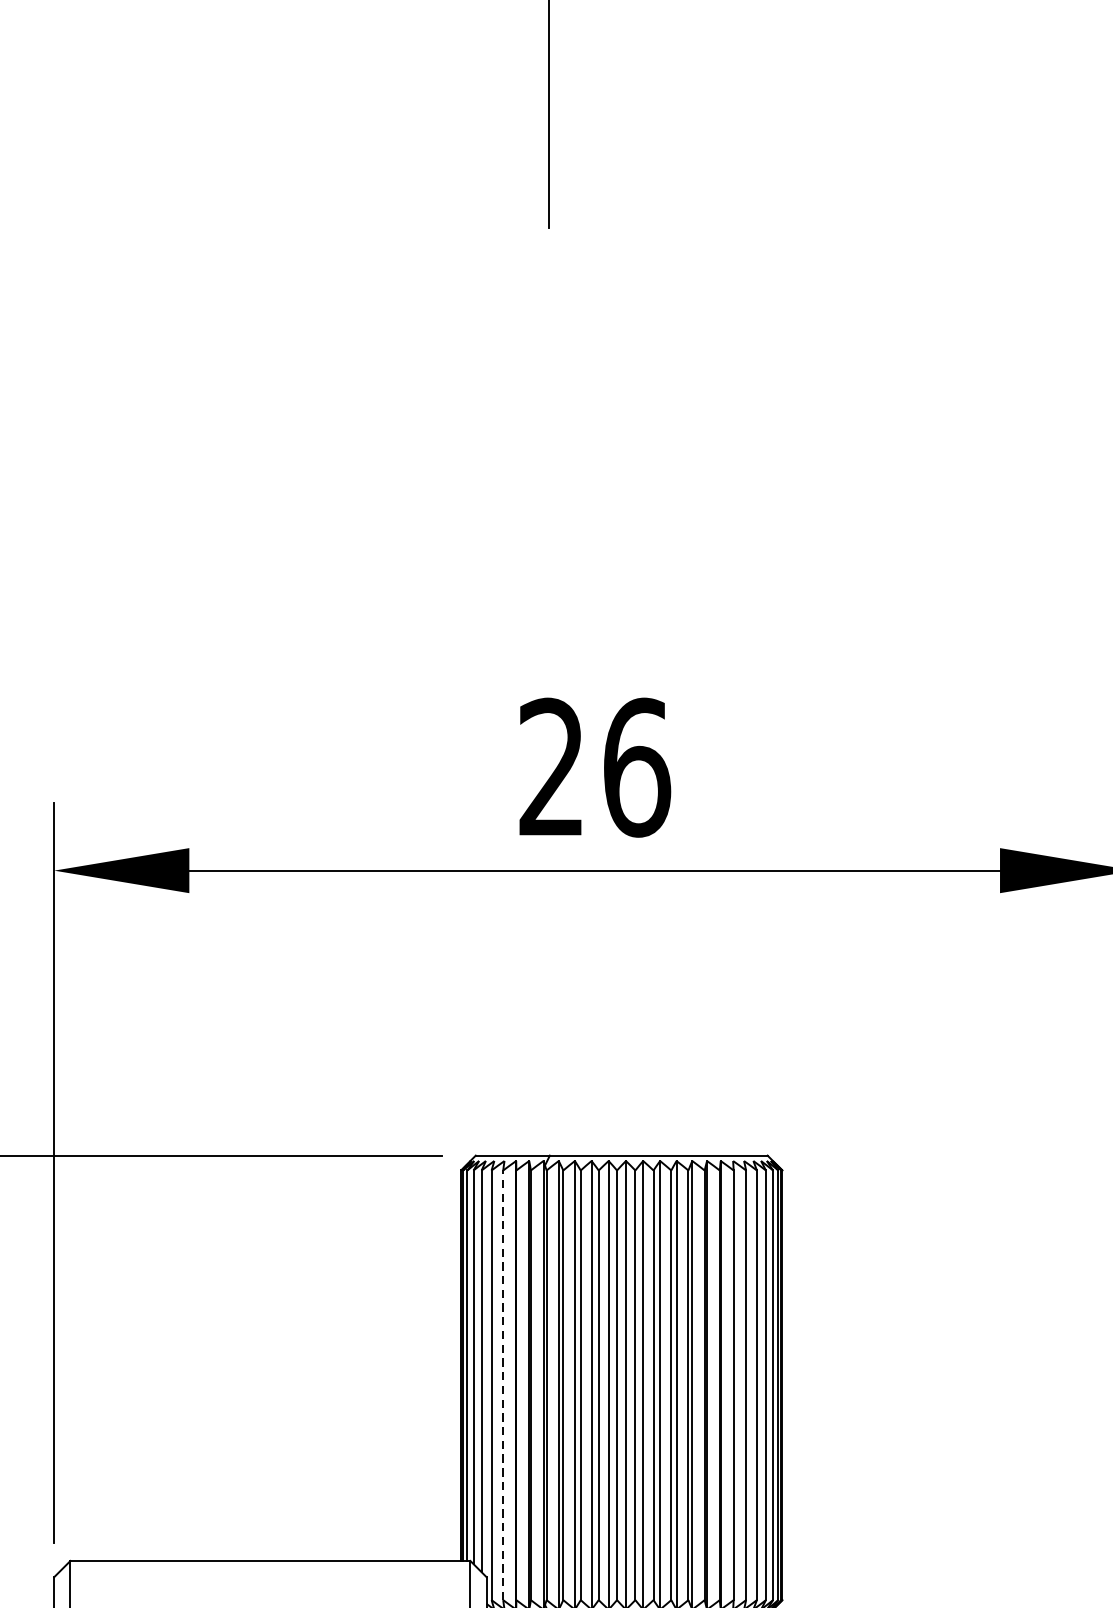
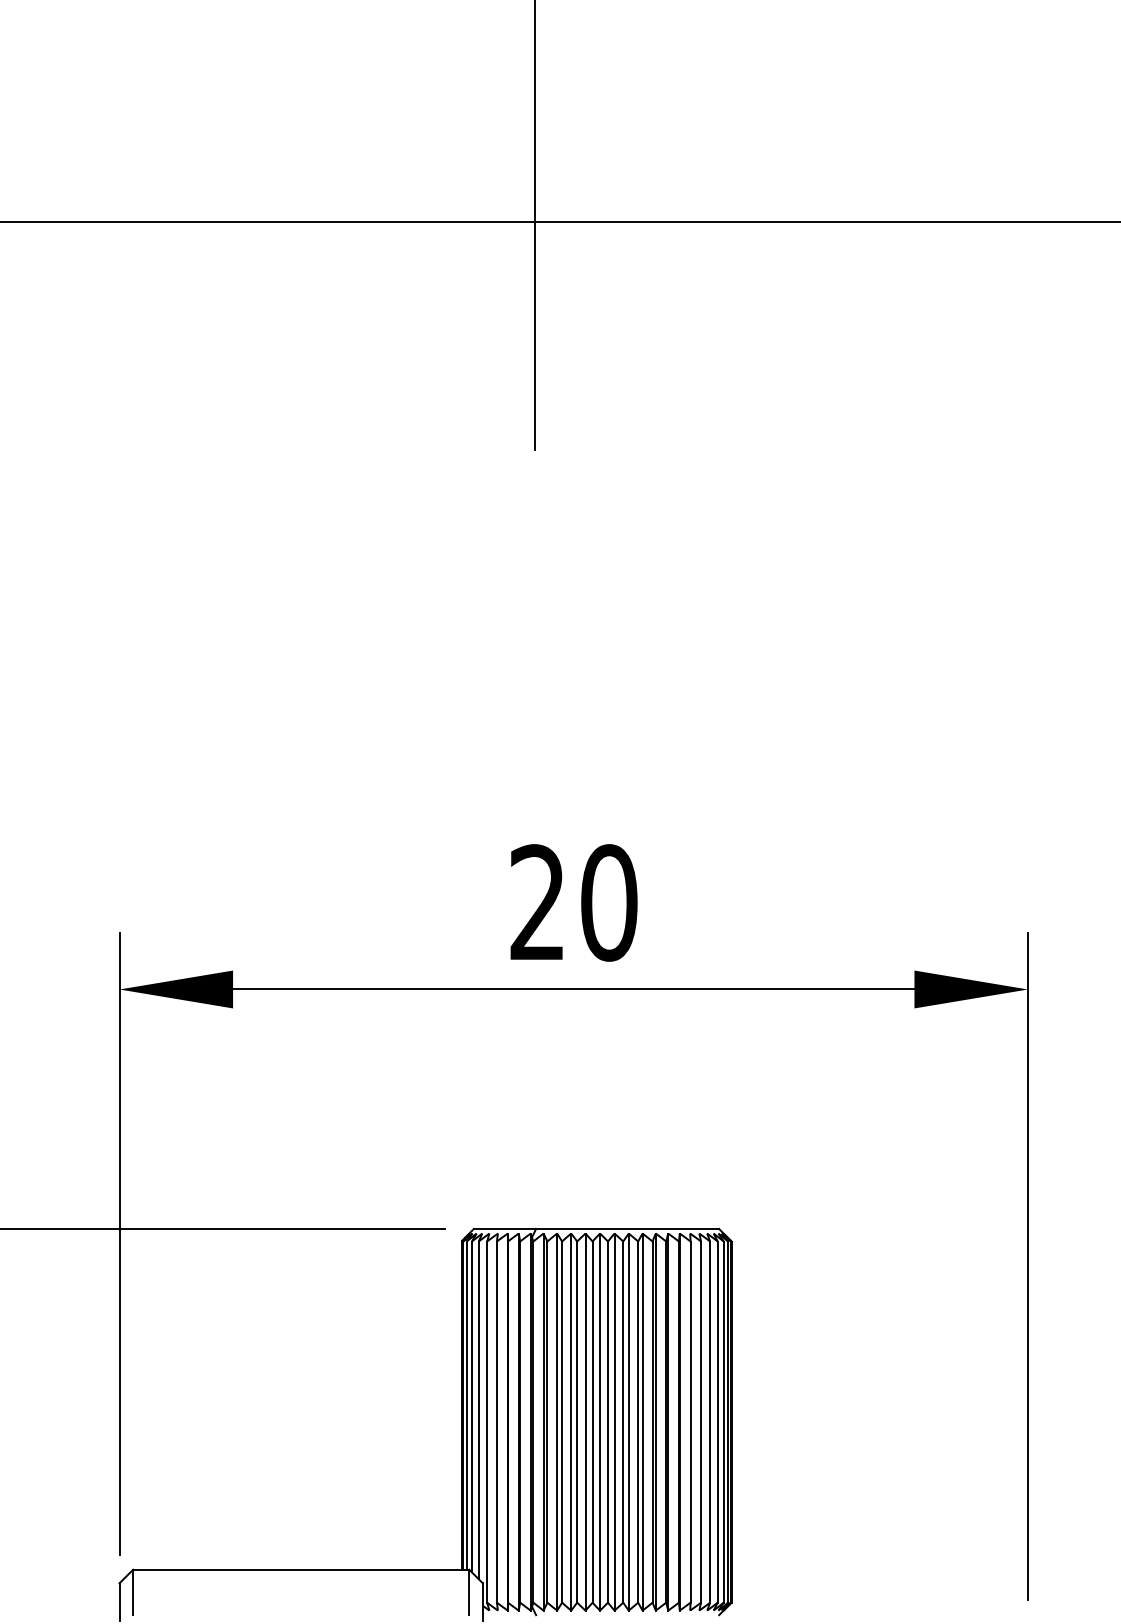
text: (637, 767) -> (609, 902), 26 -> 20
line: (502, 1385) -> (496, 1422), dashed -> solid

